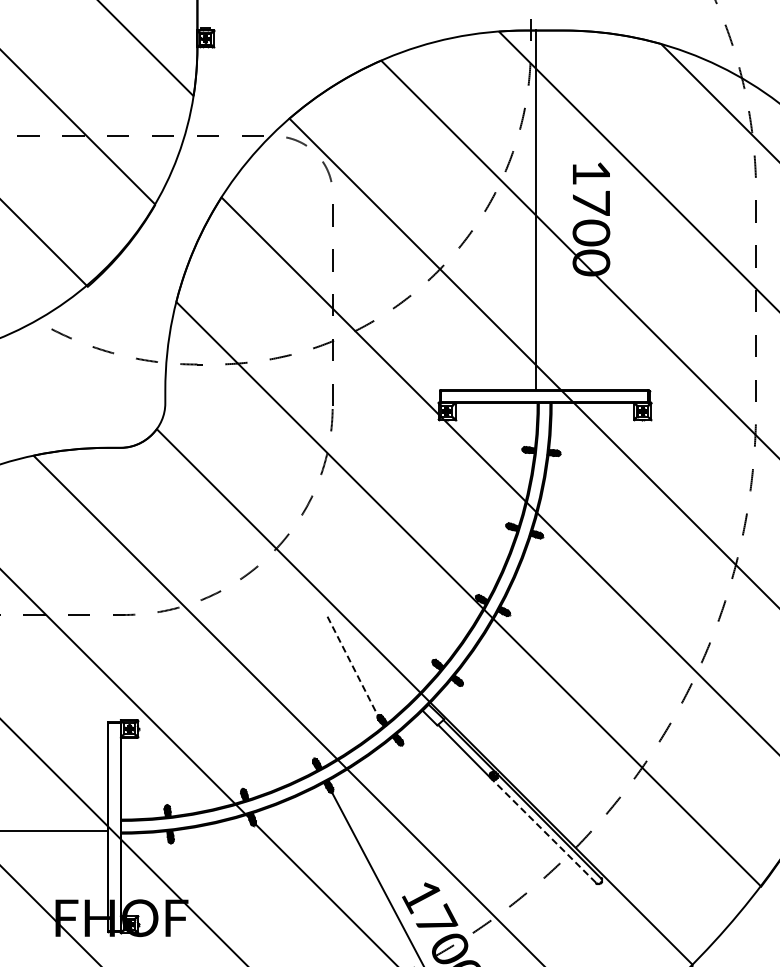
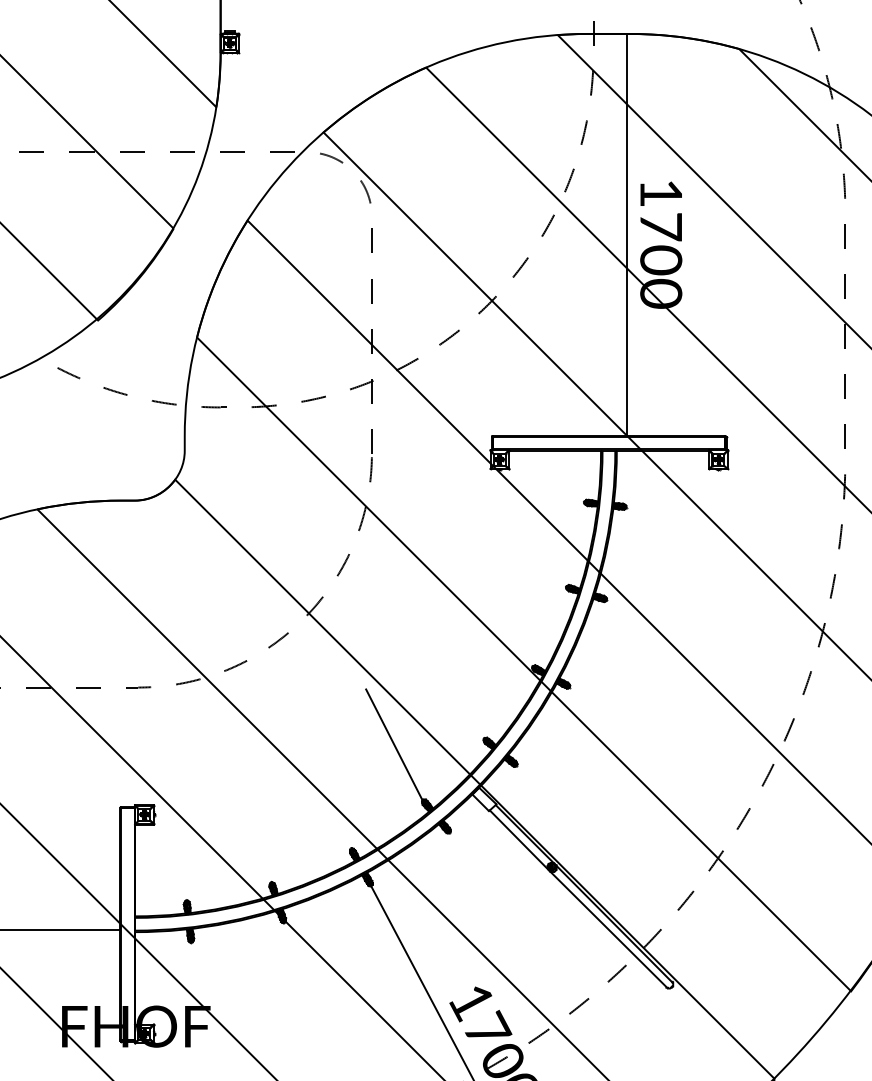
line: (536, 210) -> (626, 235), moved
line: (352, 666) -> (394, 745), dashed -> solid
line: (544, 831) -> (608, 929), dashed -> solid

